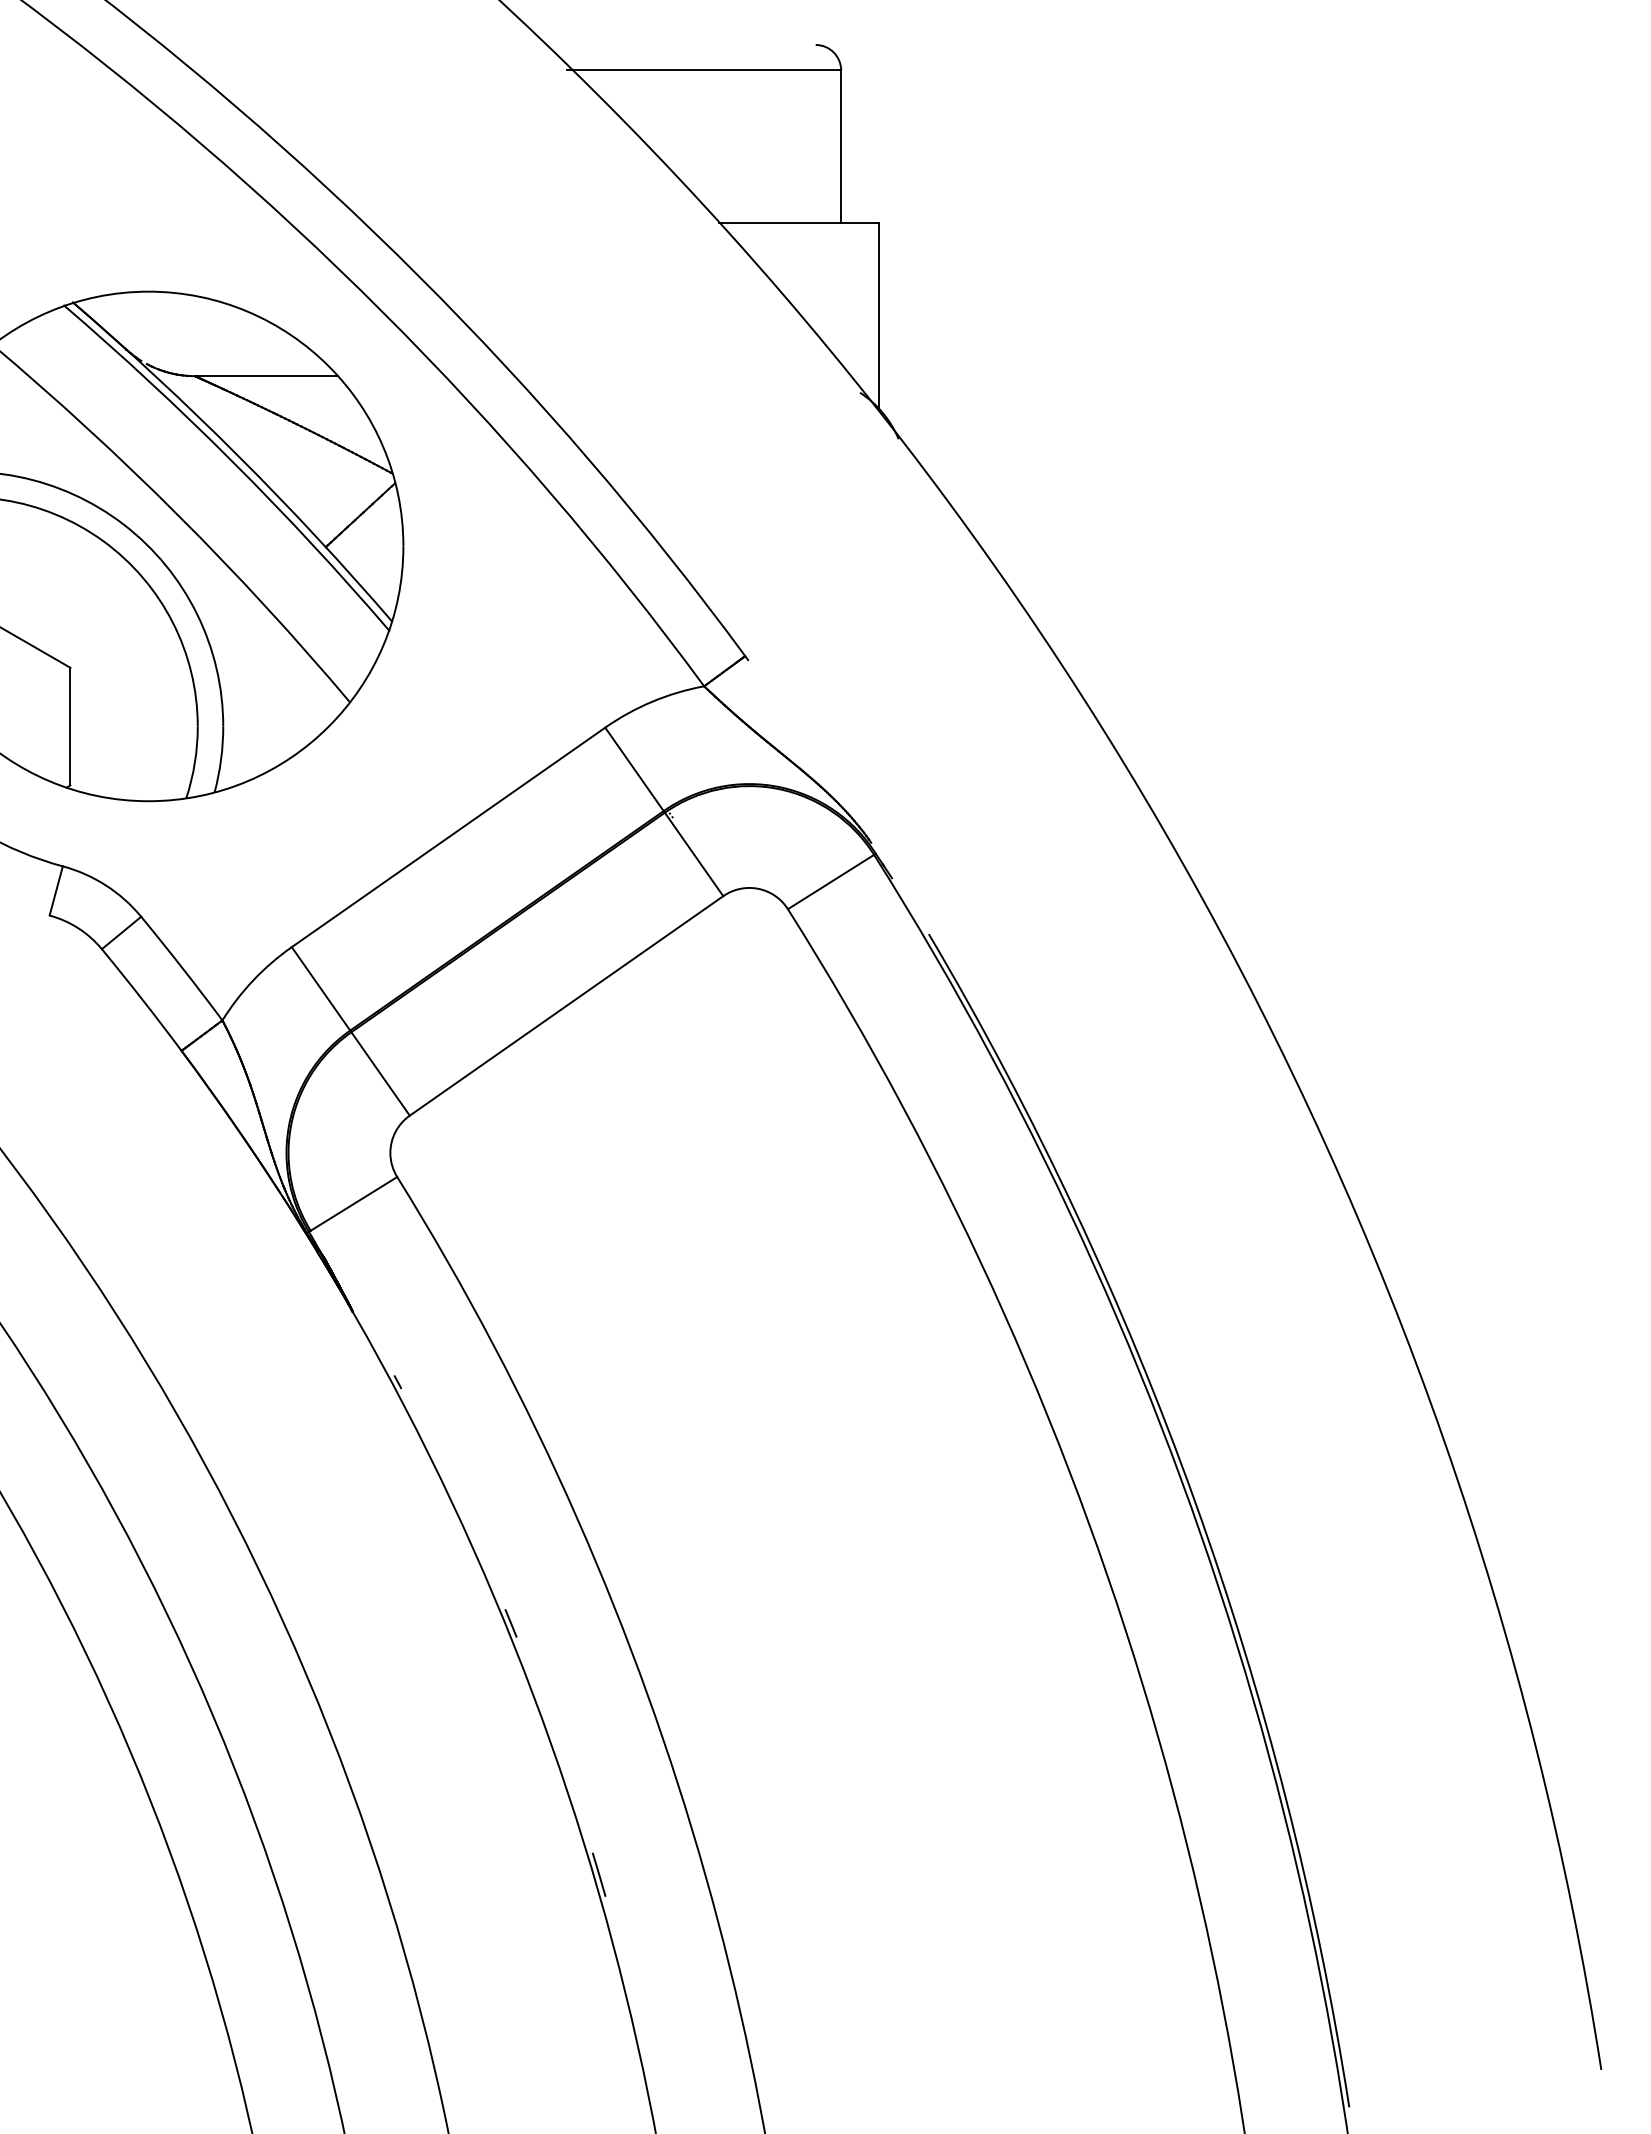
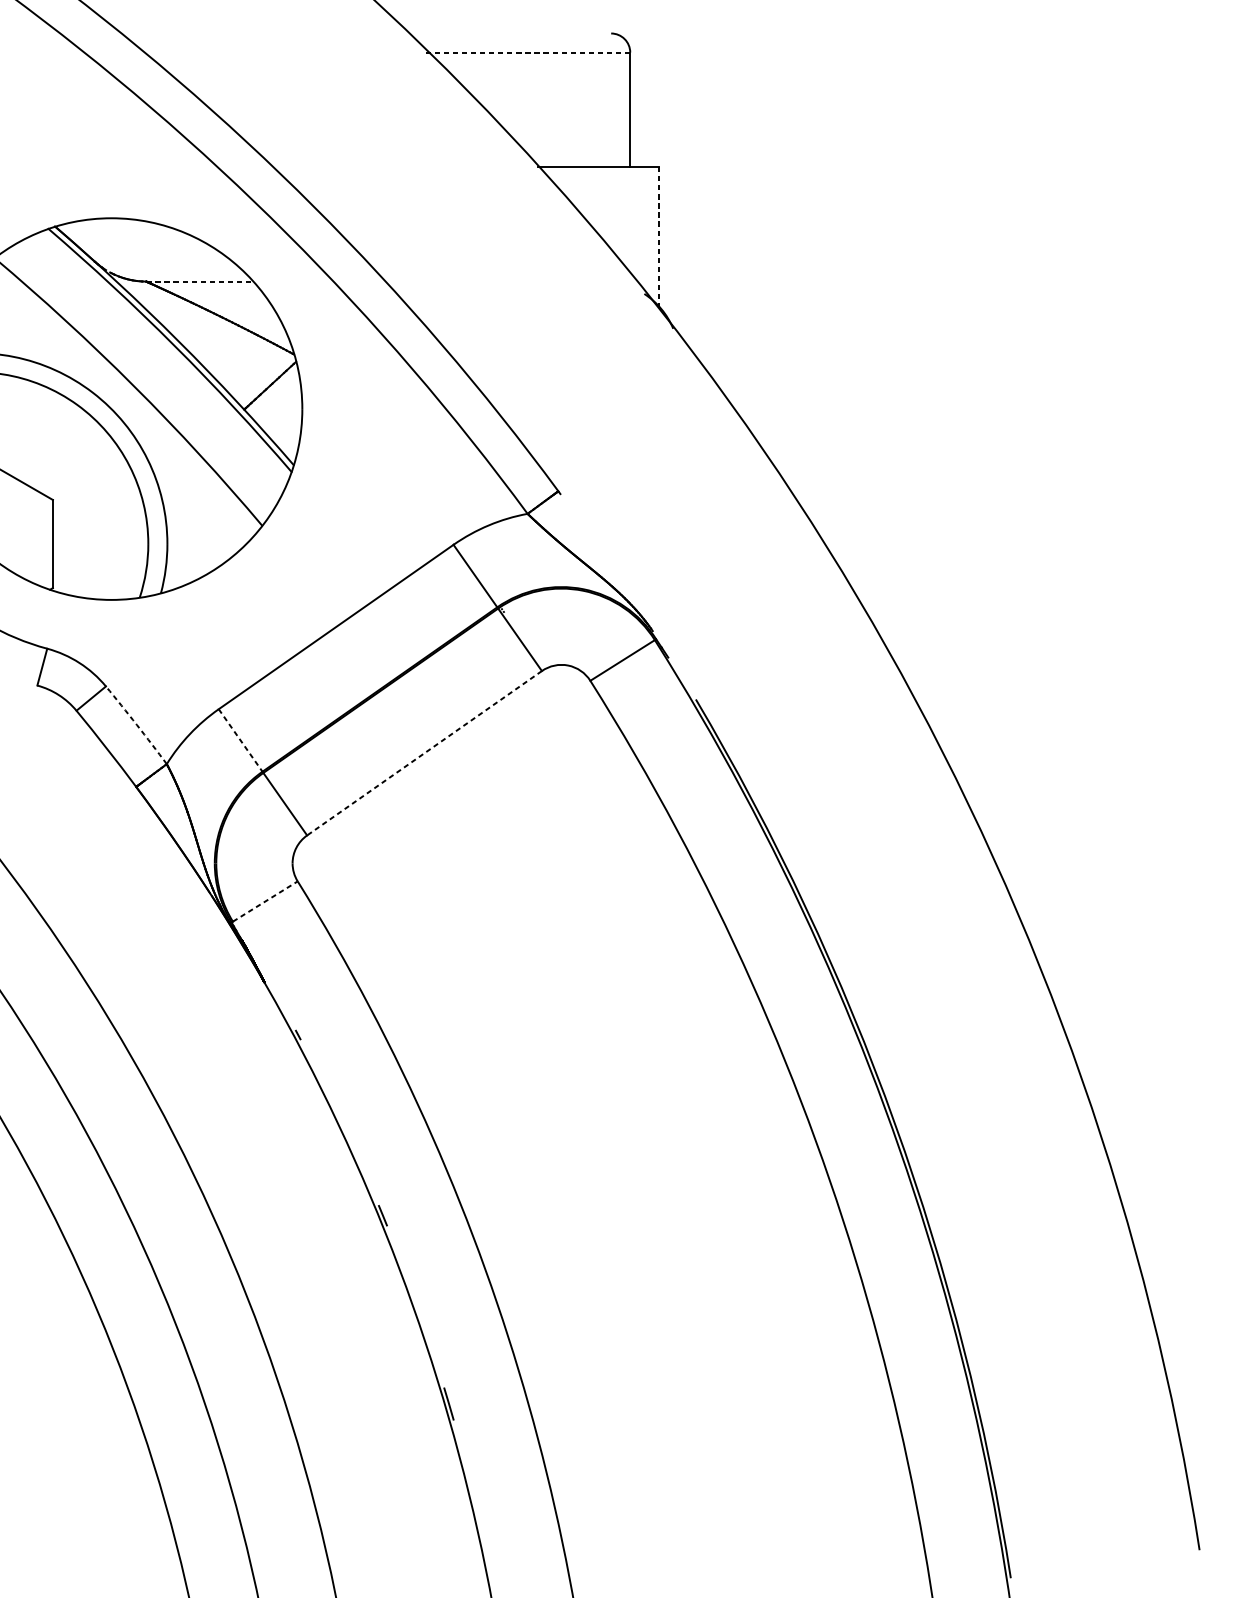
line: (703, 70) -> (527, 52), solid -> dashed
line: (879, 316) -> (658, 236), solid -> dashed
line: (266, 376) -> (199, 281), solid -> dashed
arc: (182, 968) -> (136, 725), solid -> dashed
line: (321, 988) -> (241, 740), solid -> dashed
line: (566, 1006) -> (424, 753), solid -> dashed
line: (354, 1203) -> (265, 901), solid -> dashed

